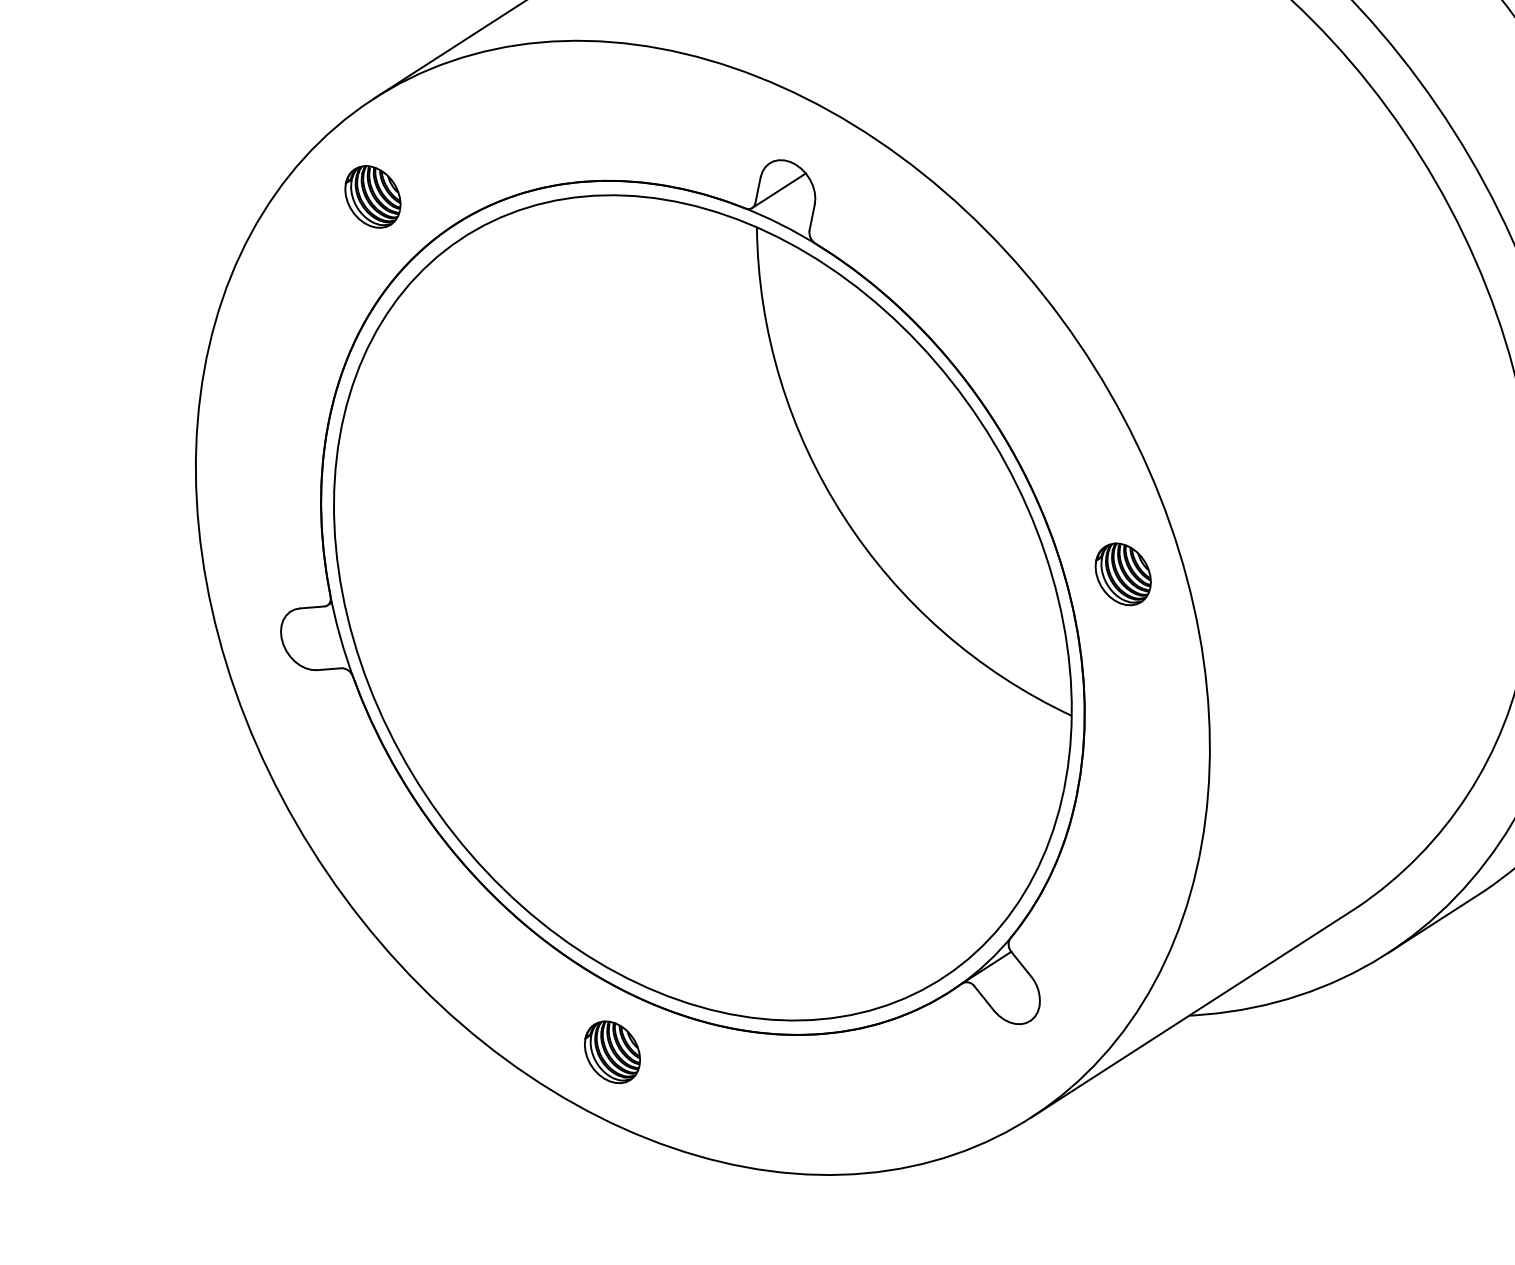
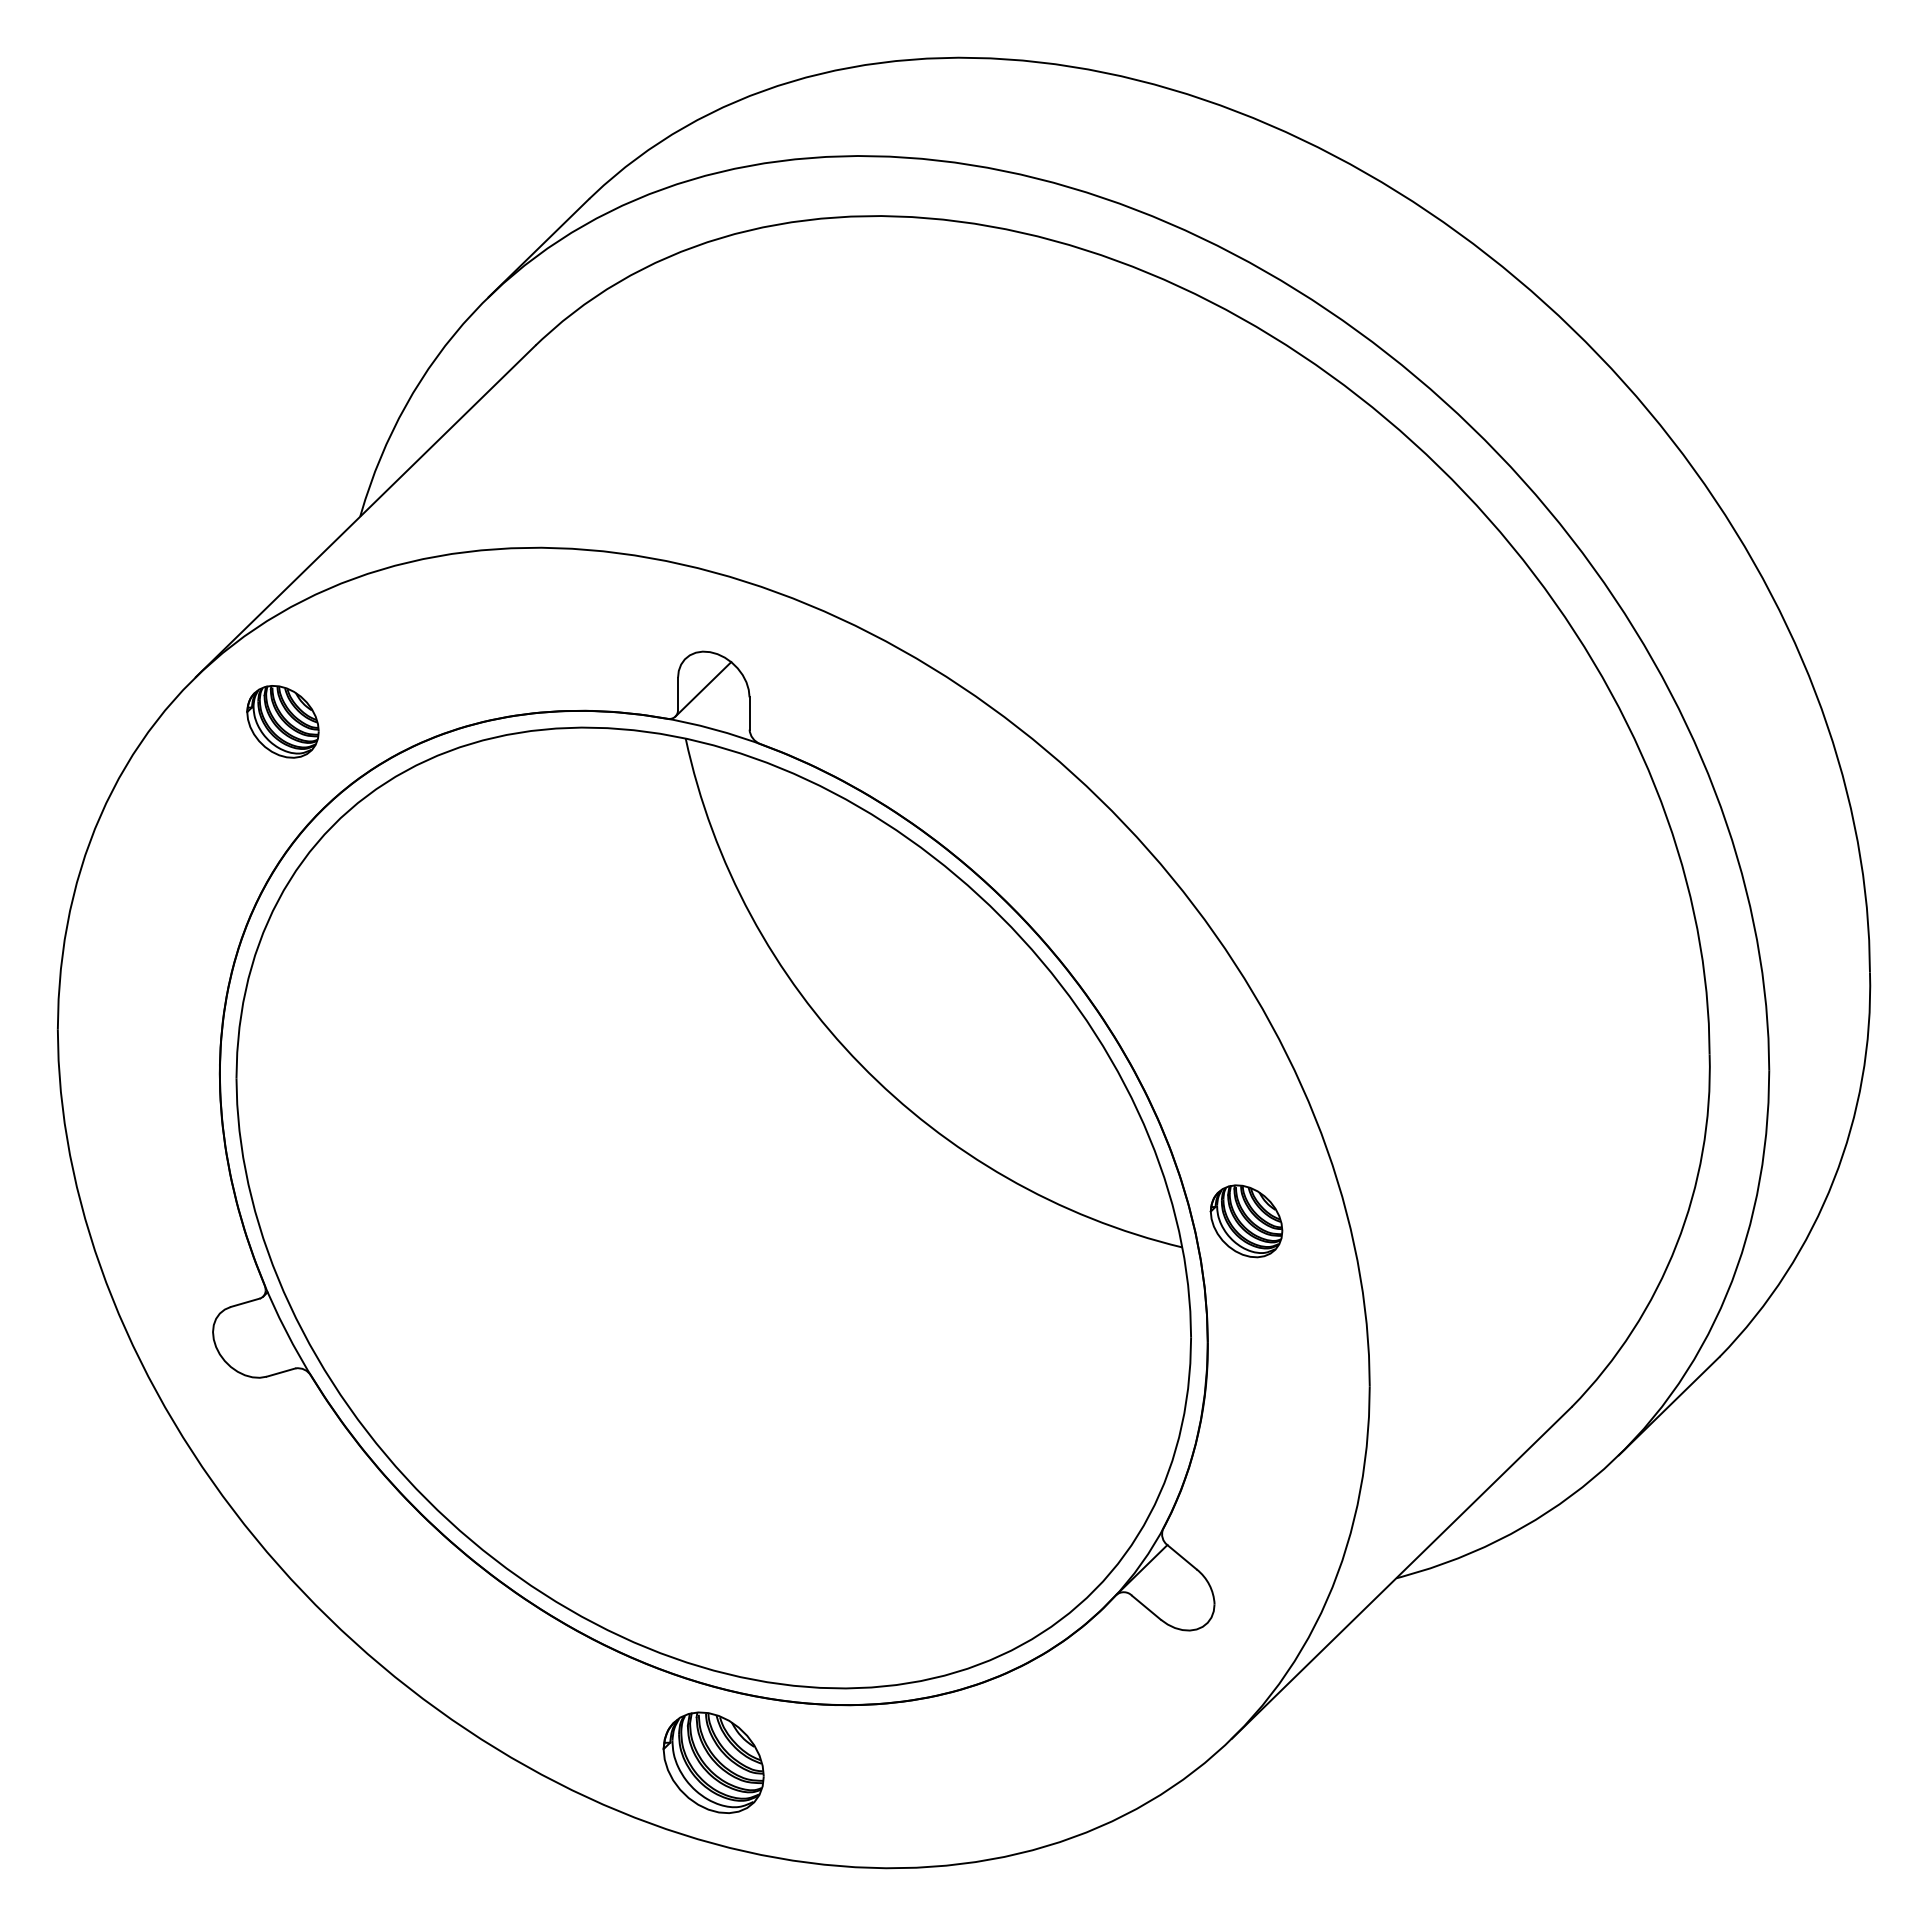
part: (372, 196) -> (282, 721), moved
part: (1123, 574) -> (1246, 1221), moved
part: (612, 1051) -> (713, 1762), size x1.4

